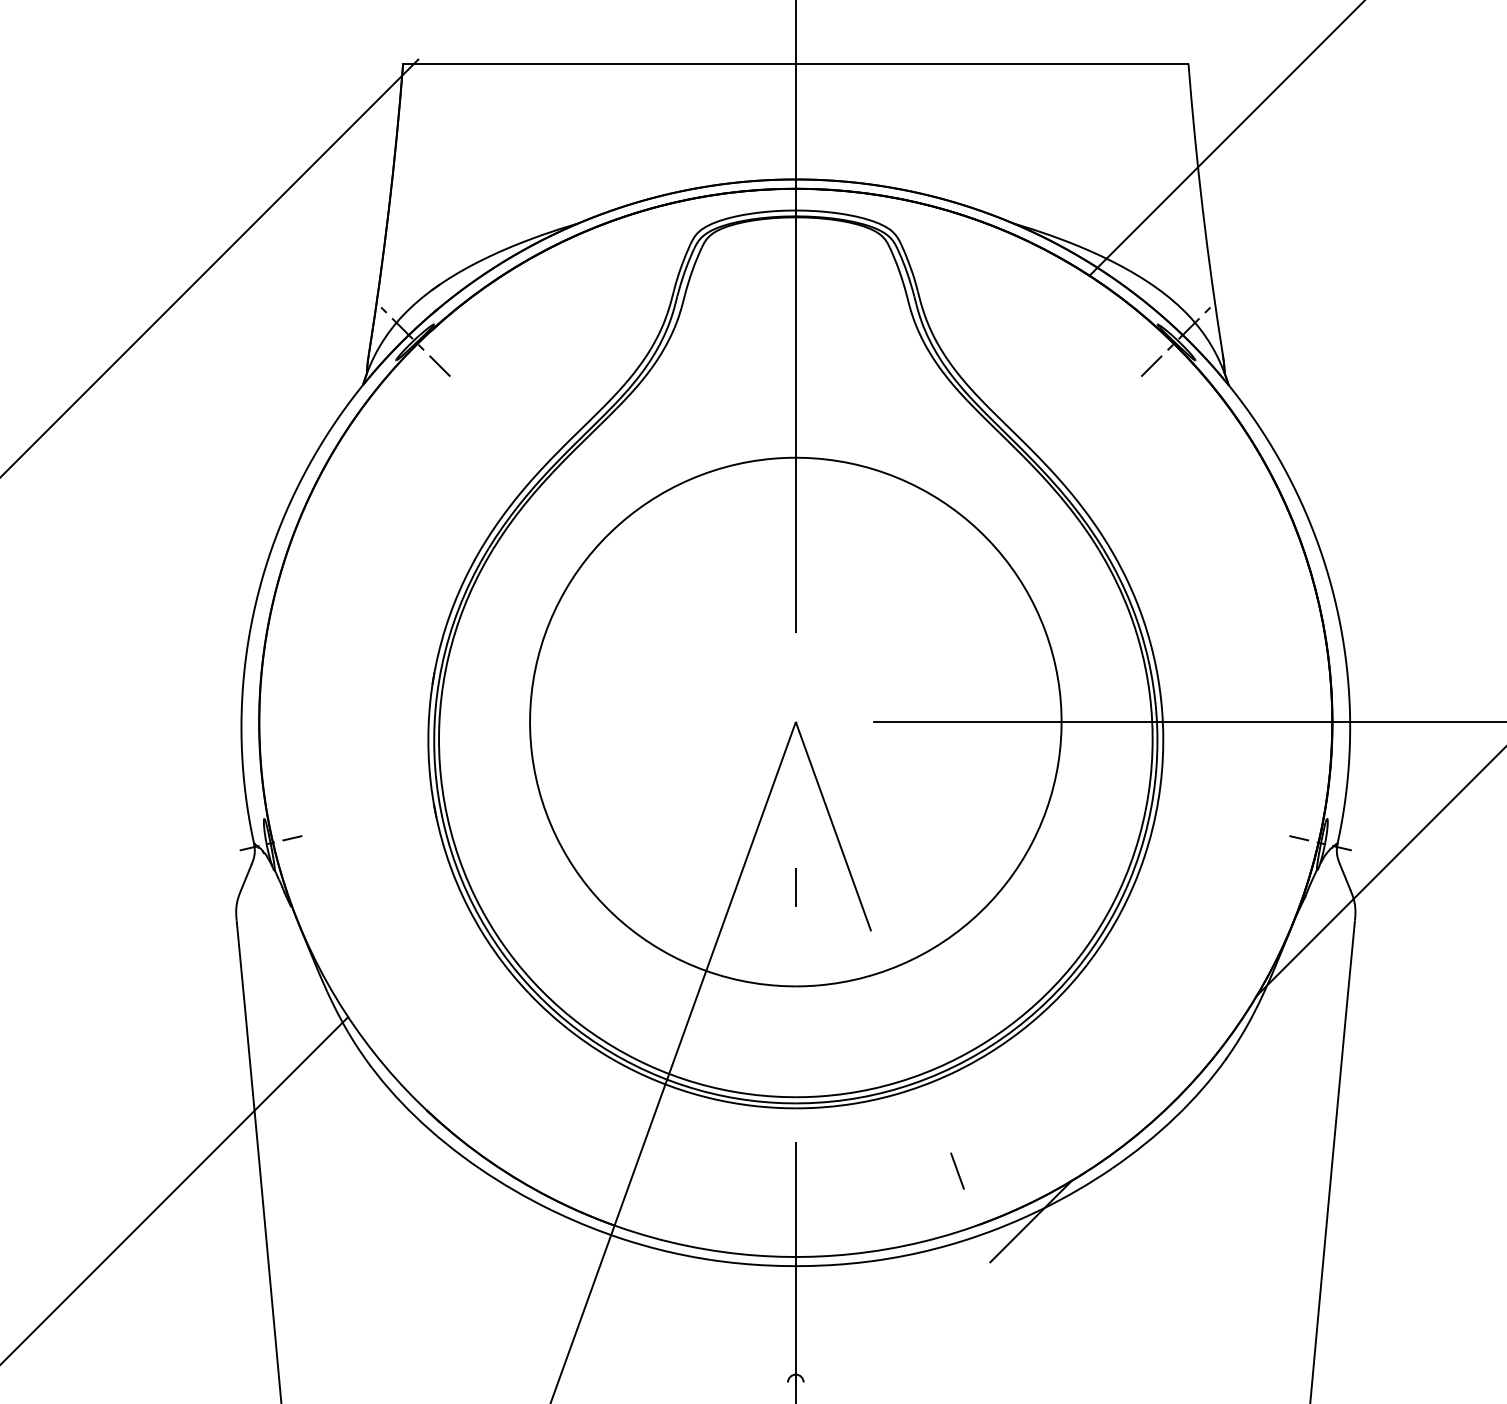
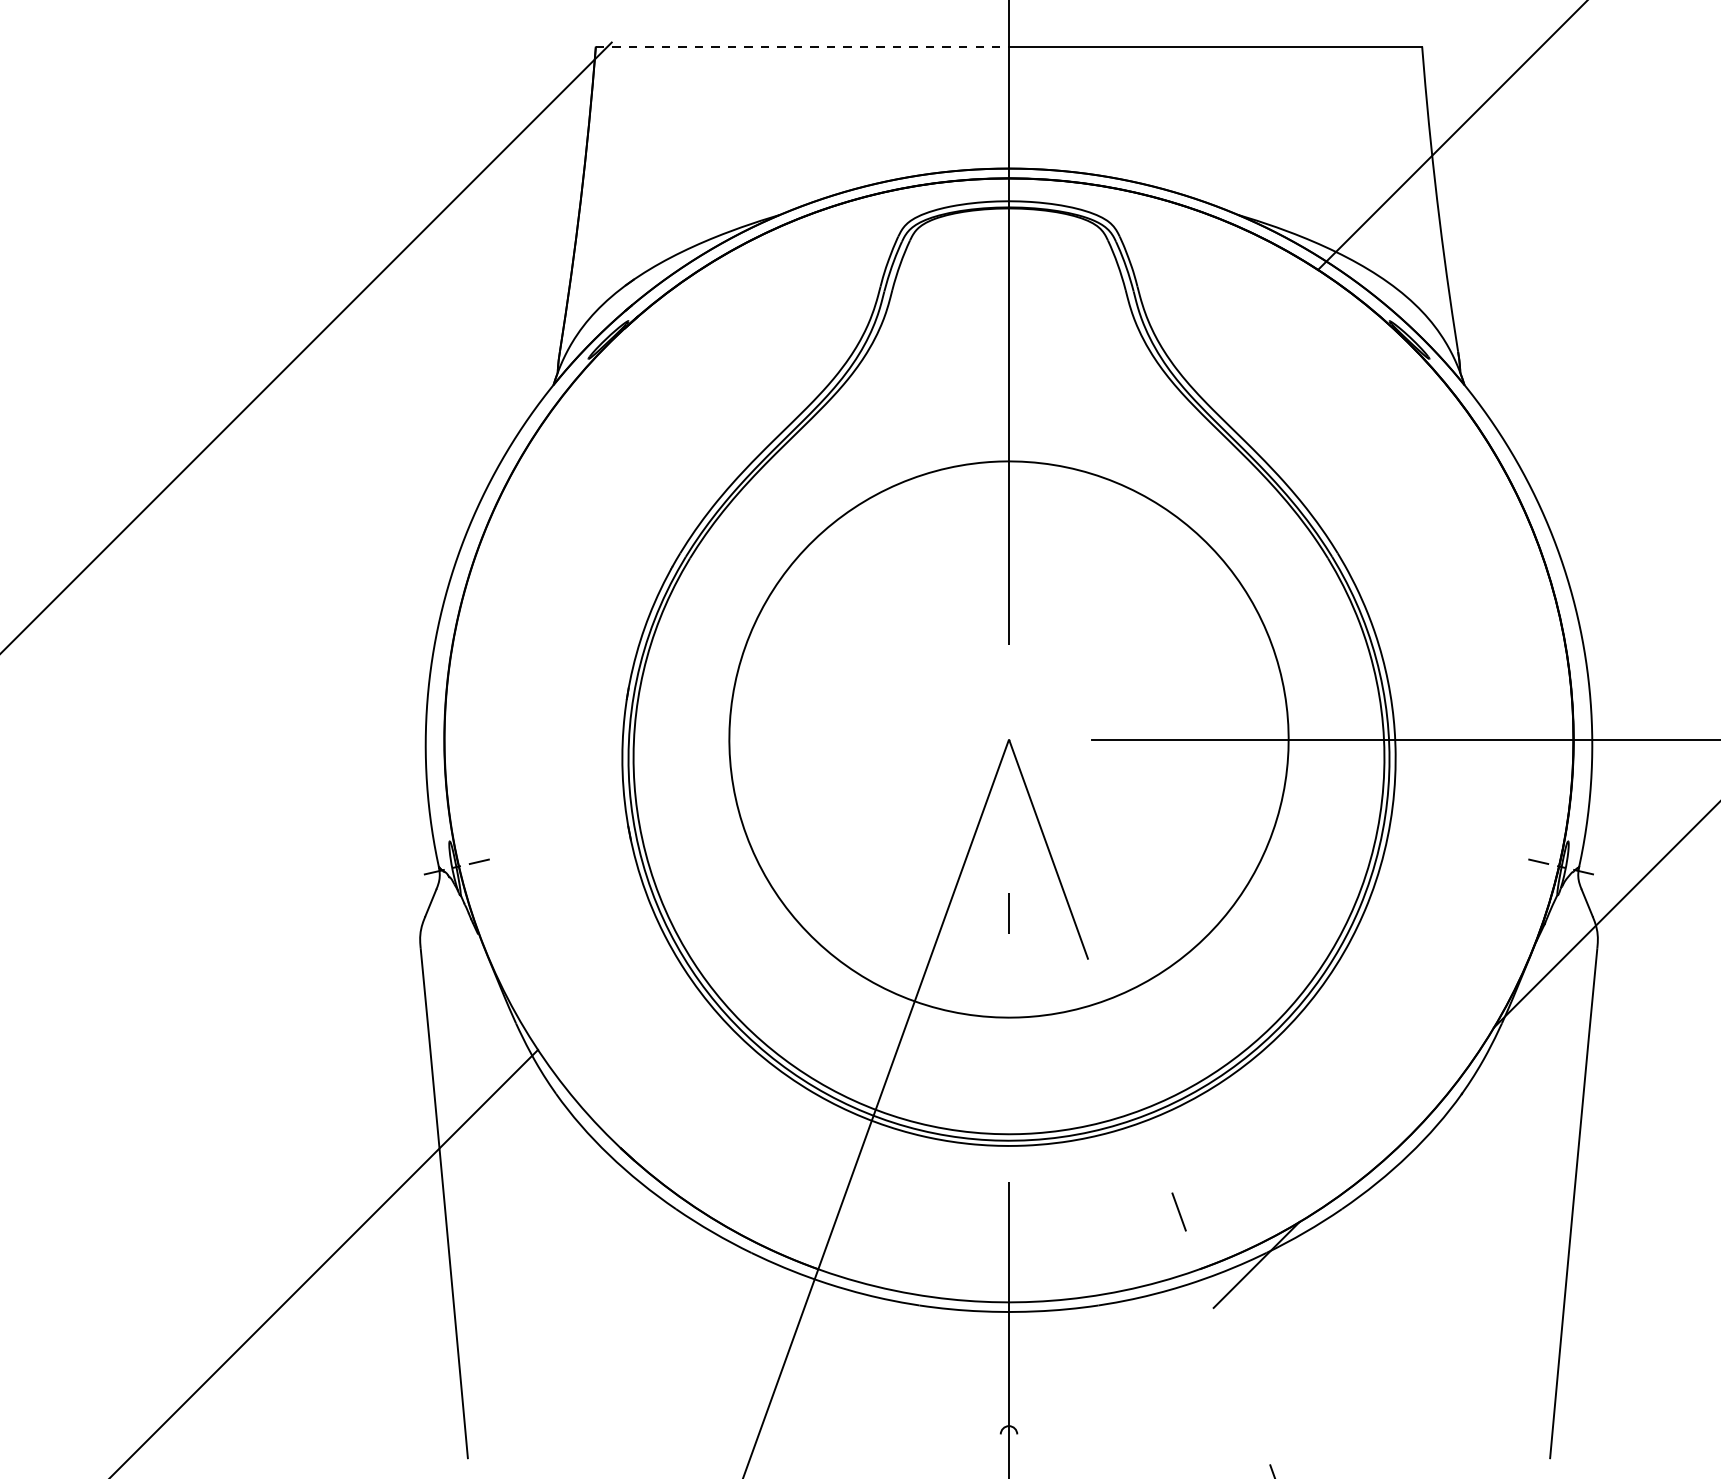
line: (599, 63) -> (802, 46), solid -> dashed
line: (415, 341) -> (608, 339), removed
line: (1175, 341) -> (1408, 339), removed

